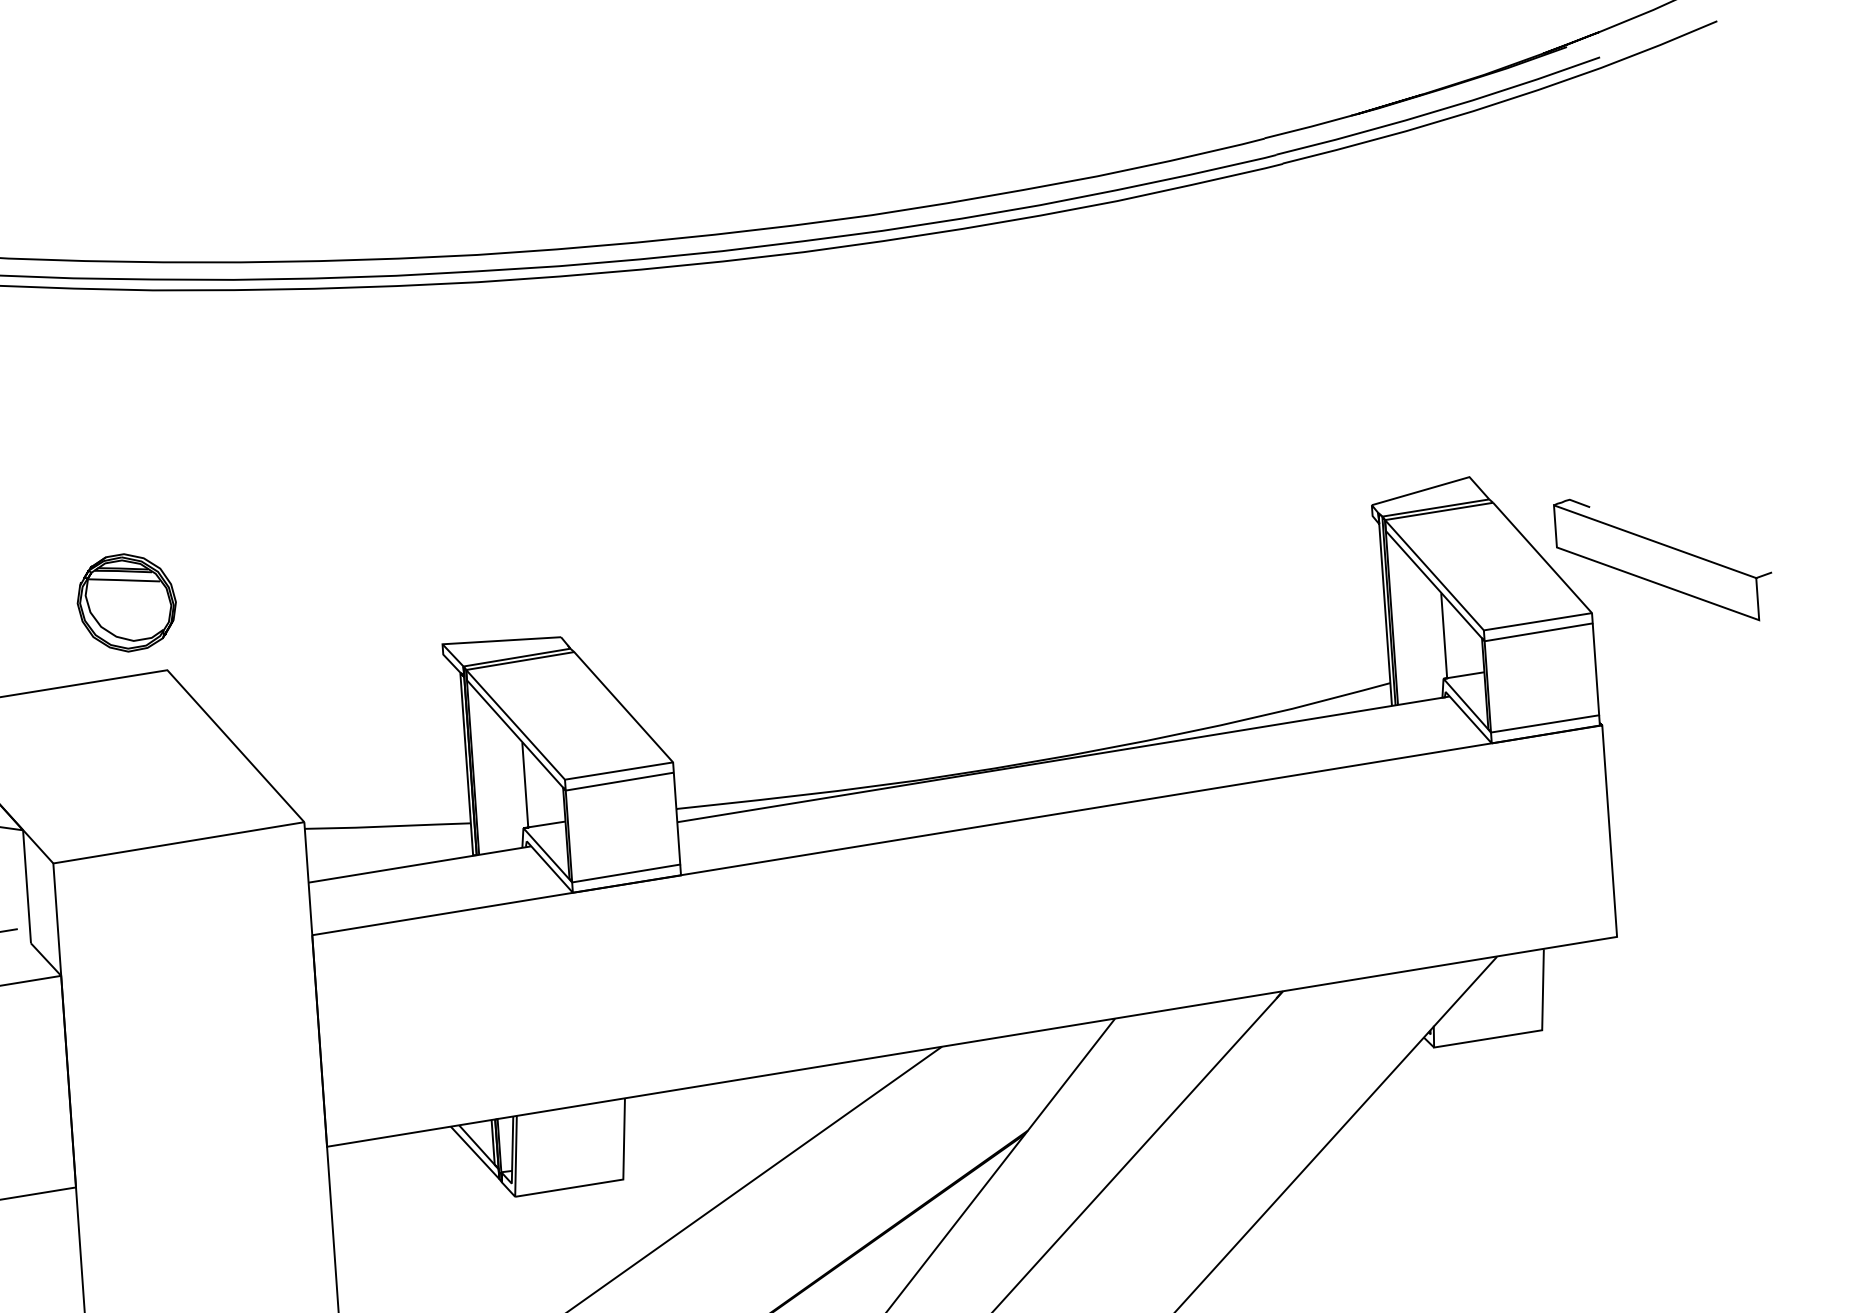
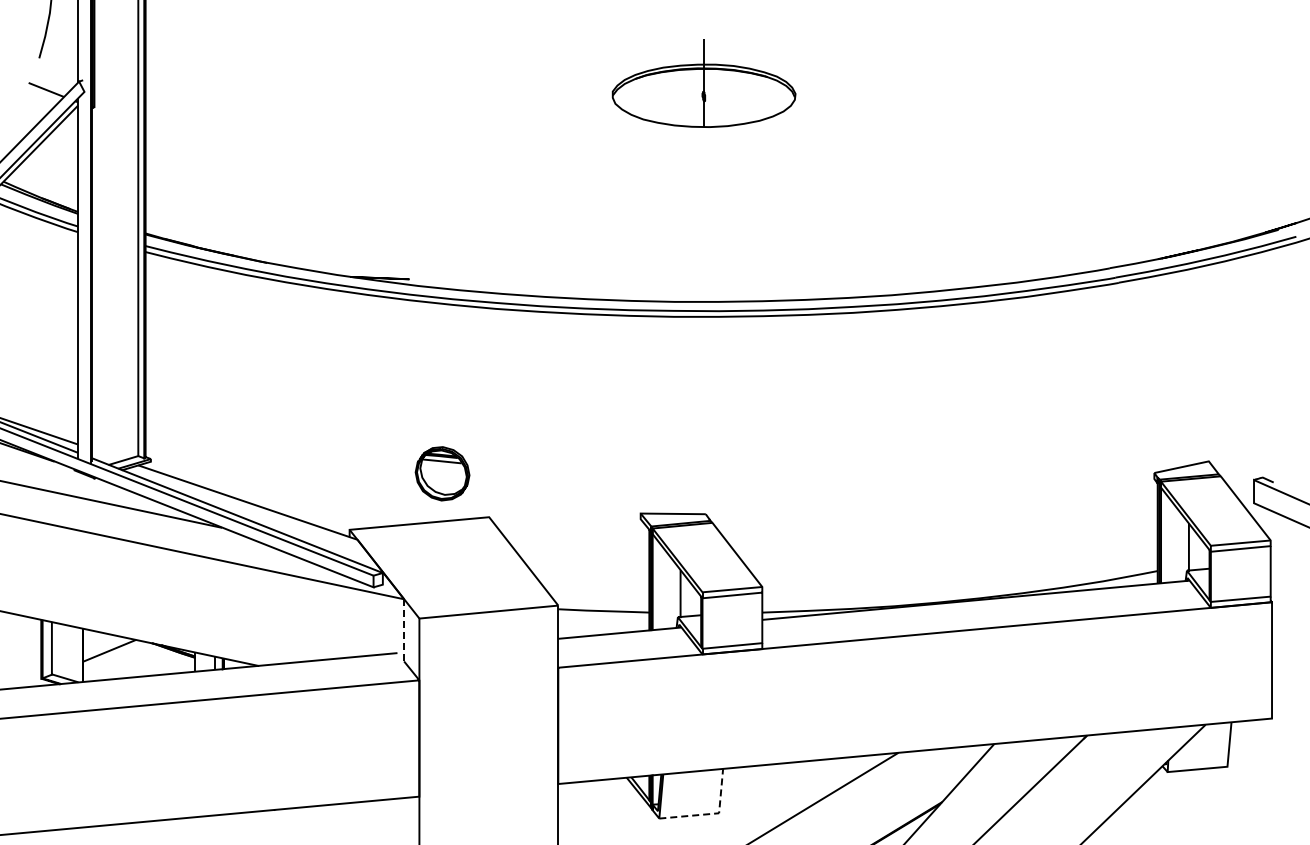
part: (126, 602) -> (442, 473), moved
line: (27, 885) -> (404, 629), solid -> dashed
line: (611, 1180) -> (712, 813), solid -> dashed

